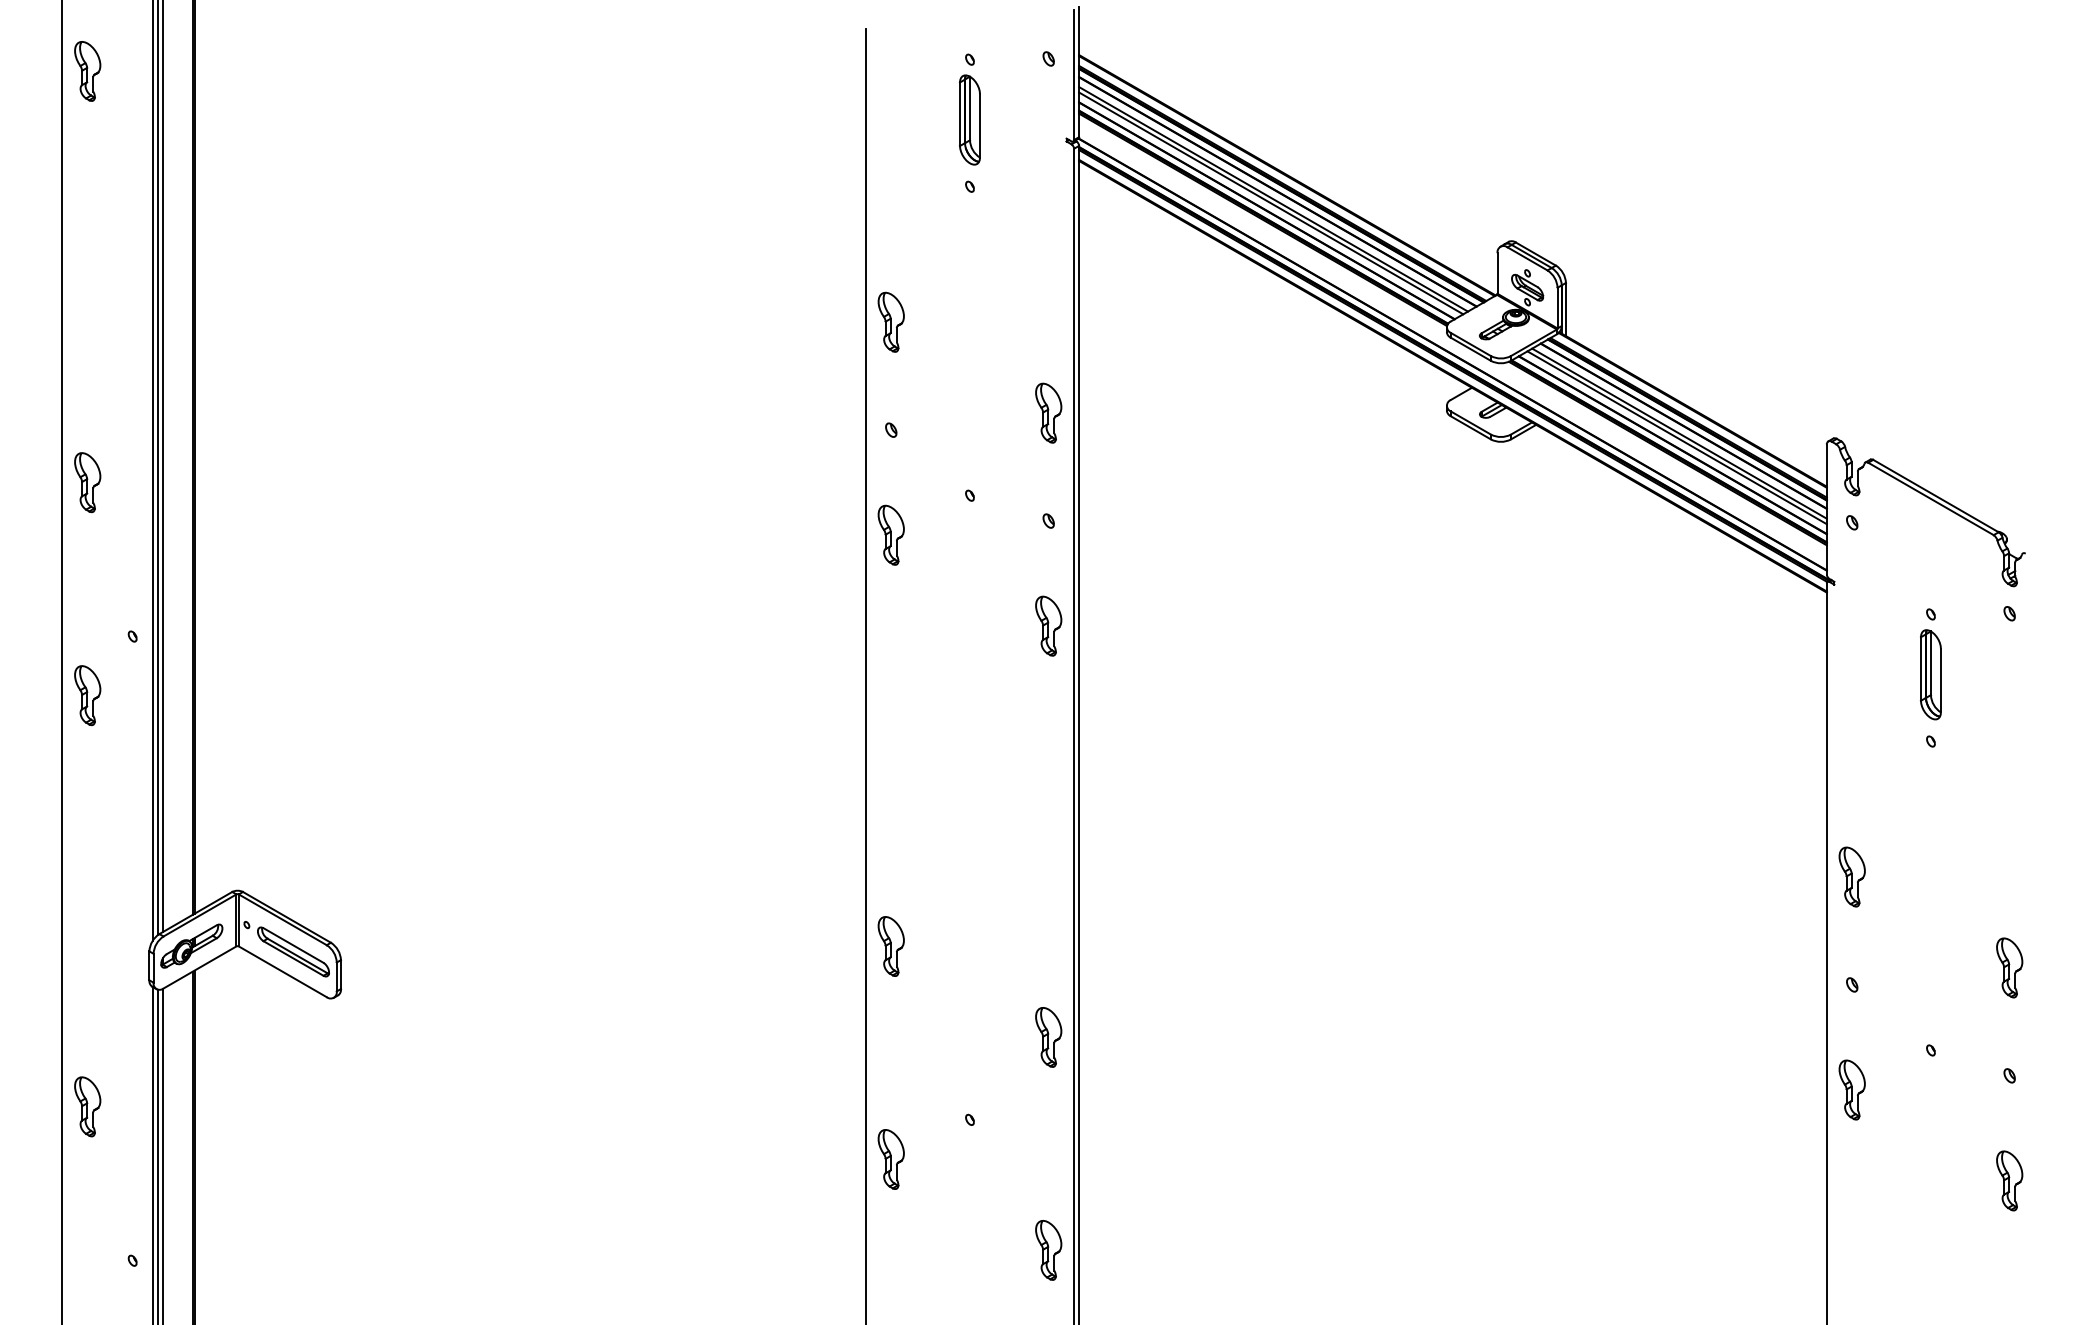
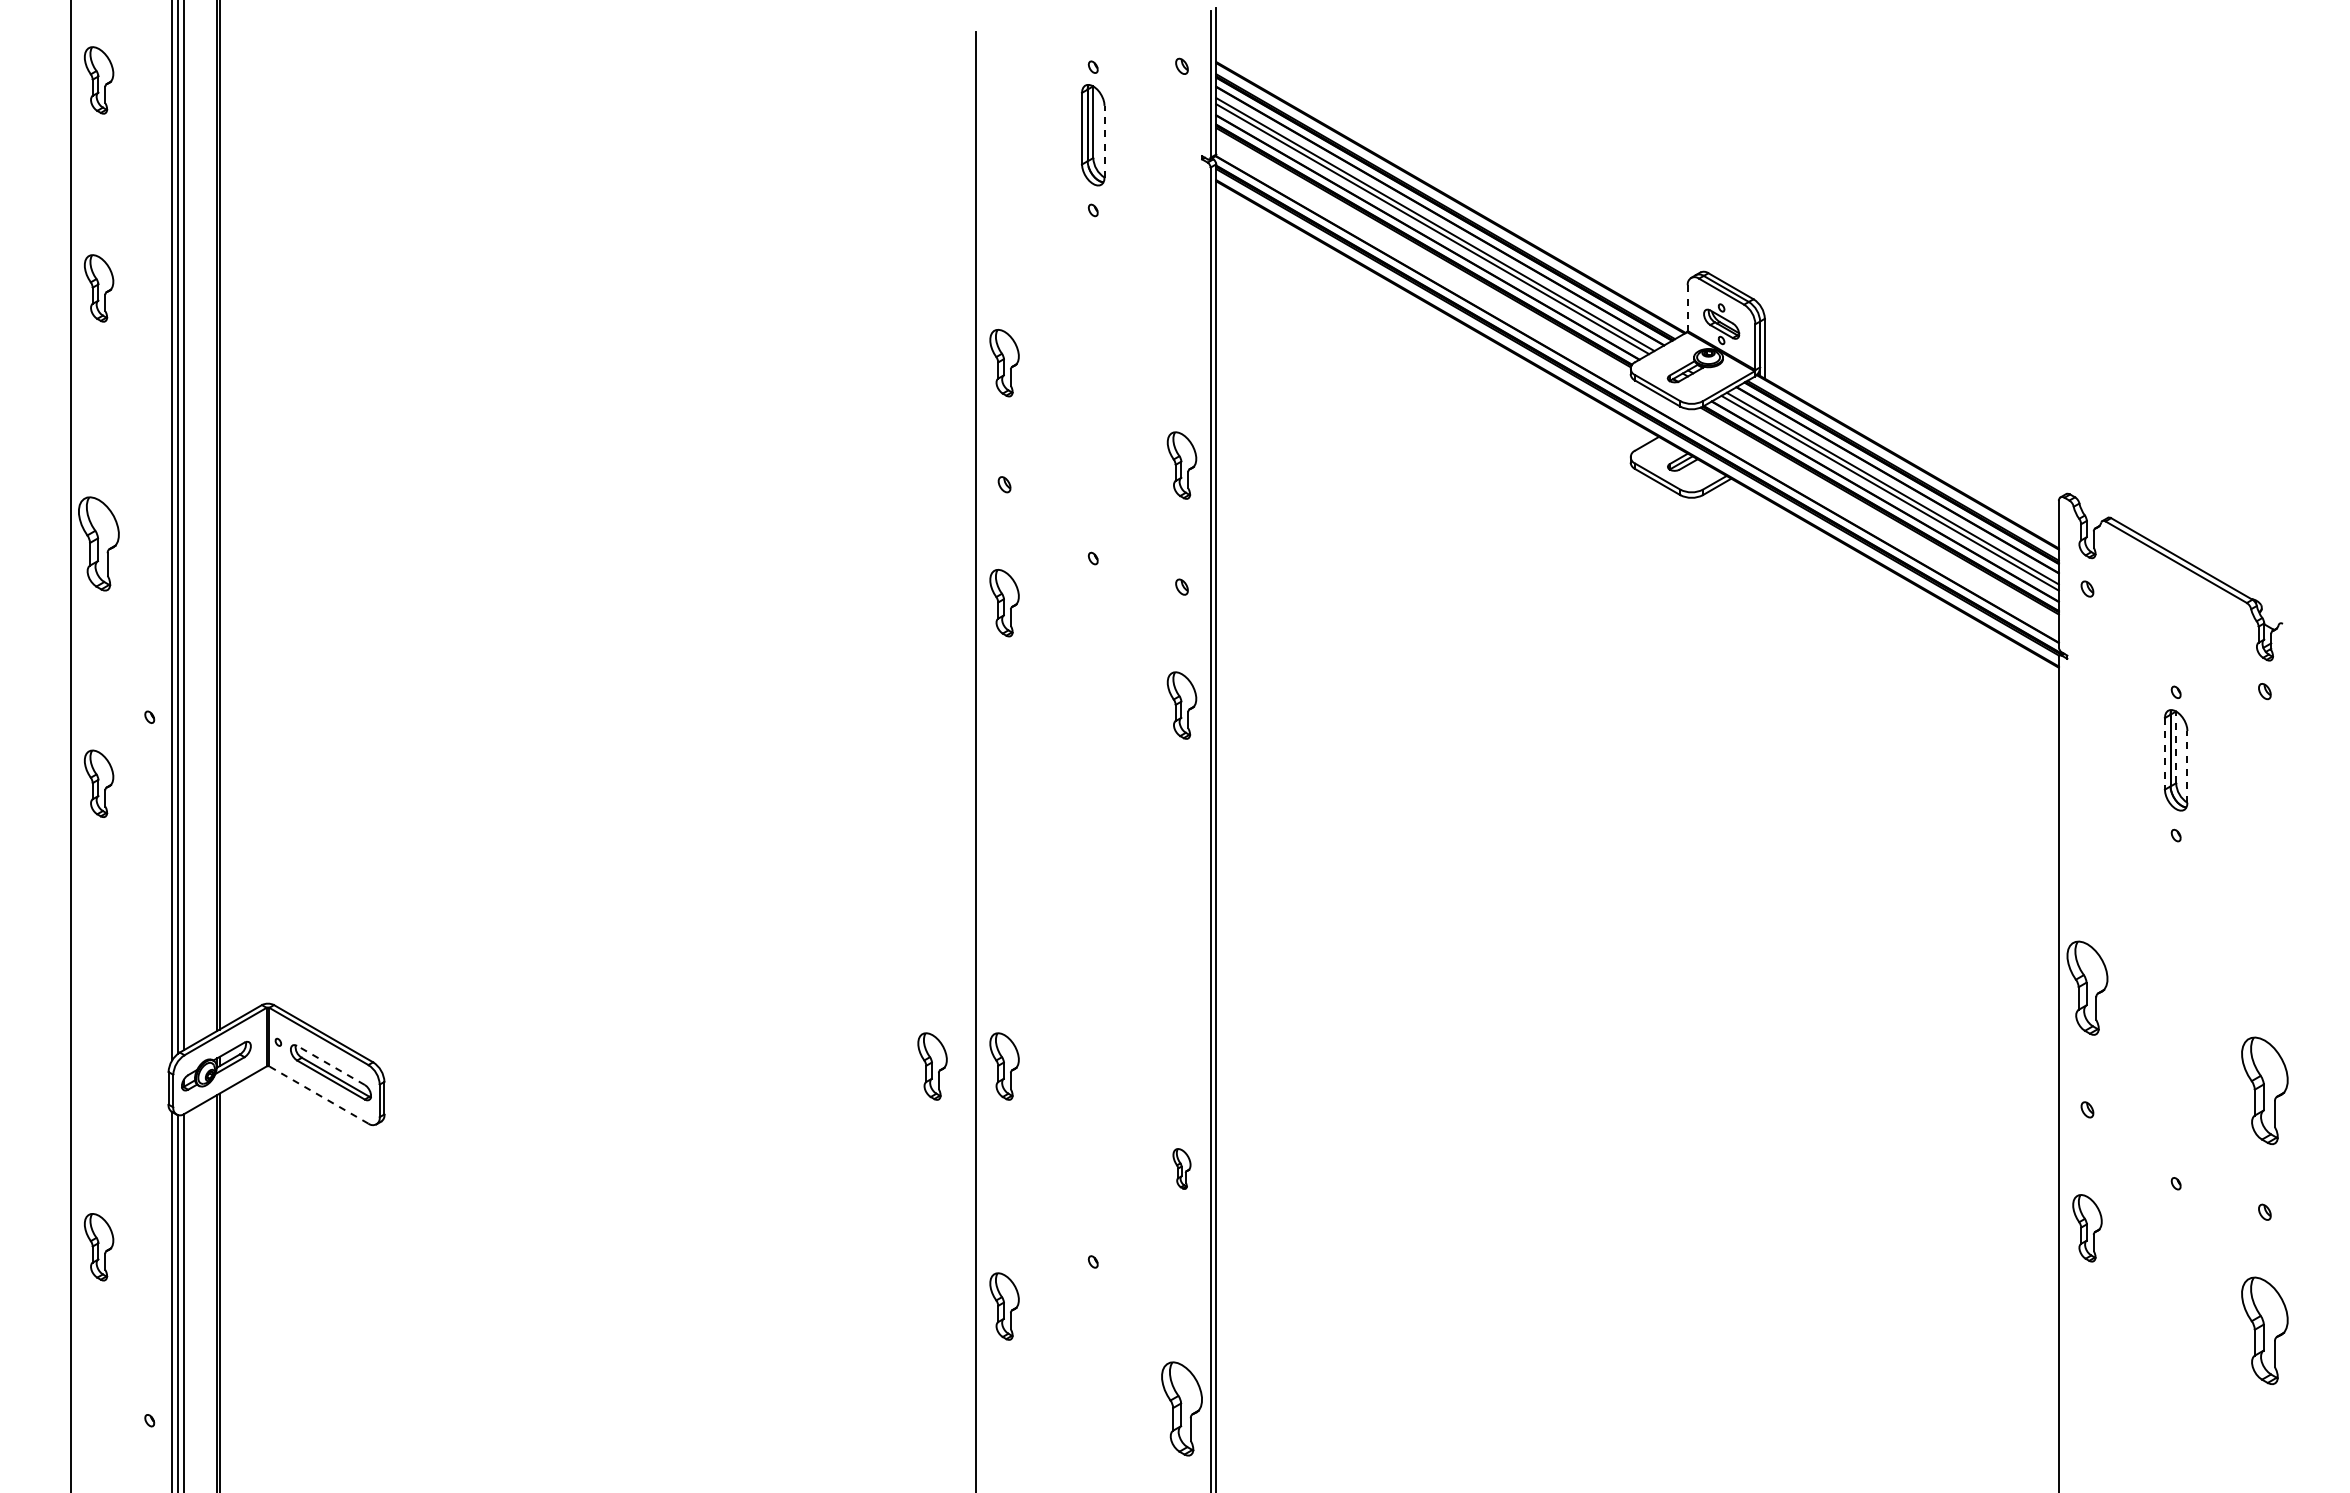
line: (979, 125) -> (1104, 141), solid -> dashed
part: (88, 256) -> (99, 288), added
line: (1497, 273) -> (1687, 308), solid -> dashed
part: (88, 482) -> (99, 543), size x1.4
line: (1931, 663) -> (2176, 747), solid -> dashed
line: (1920, 668) -> (2164, 753), solid -> dashed
line: (1940, 680) -> (2187, 766), solid -> dashed
part: (1852, 877) -> (2087, 988), size x1.4
line: (293, 945) -> (330, 1065), solid -> dashed
part: (827, 946) -> (932, 1066), added
part: (2009, 967) -> (2264, 1090), size x1.6
line: (282, 971) -> (318, 1094), solid -> dashed
part: (1048, 1036) -> (1181, 1168), size x0.6
part: (2009, 1180) -> (2264, 1330), size x1.6
part: (1048, 1249) -> (1181, 1408), size x1.4

